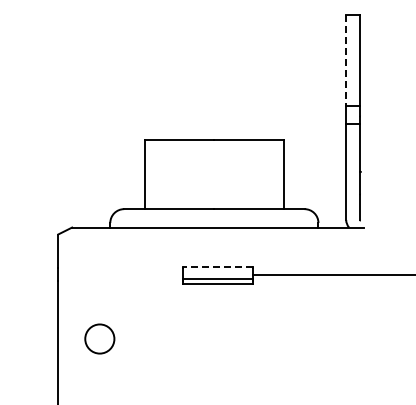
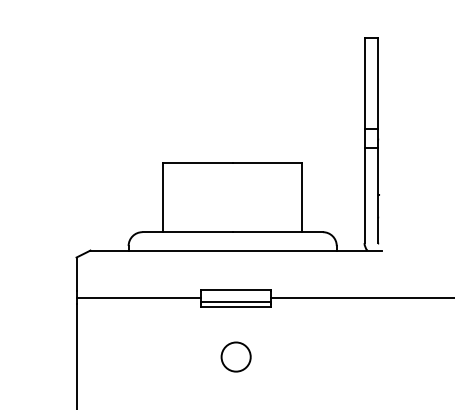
line: (346, 60) -> (364, 83), dashed -> solid
line: (218, 267) -> (236, 290), dashed -> solid
line: (120, 274) -> (138, 297), added
circle: (99, 338) -> (235, 356), moved

